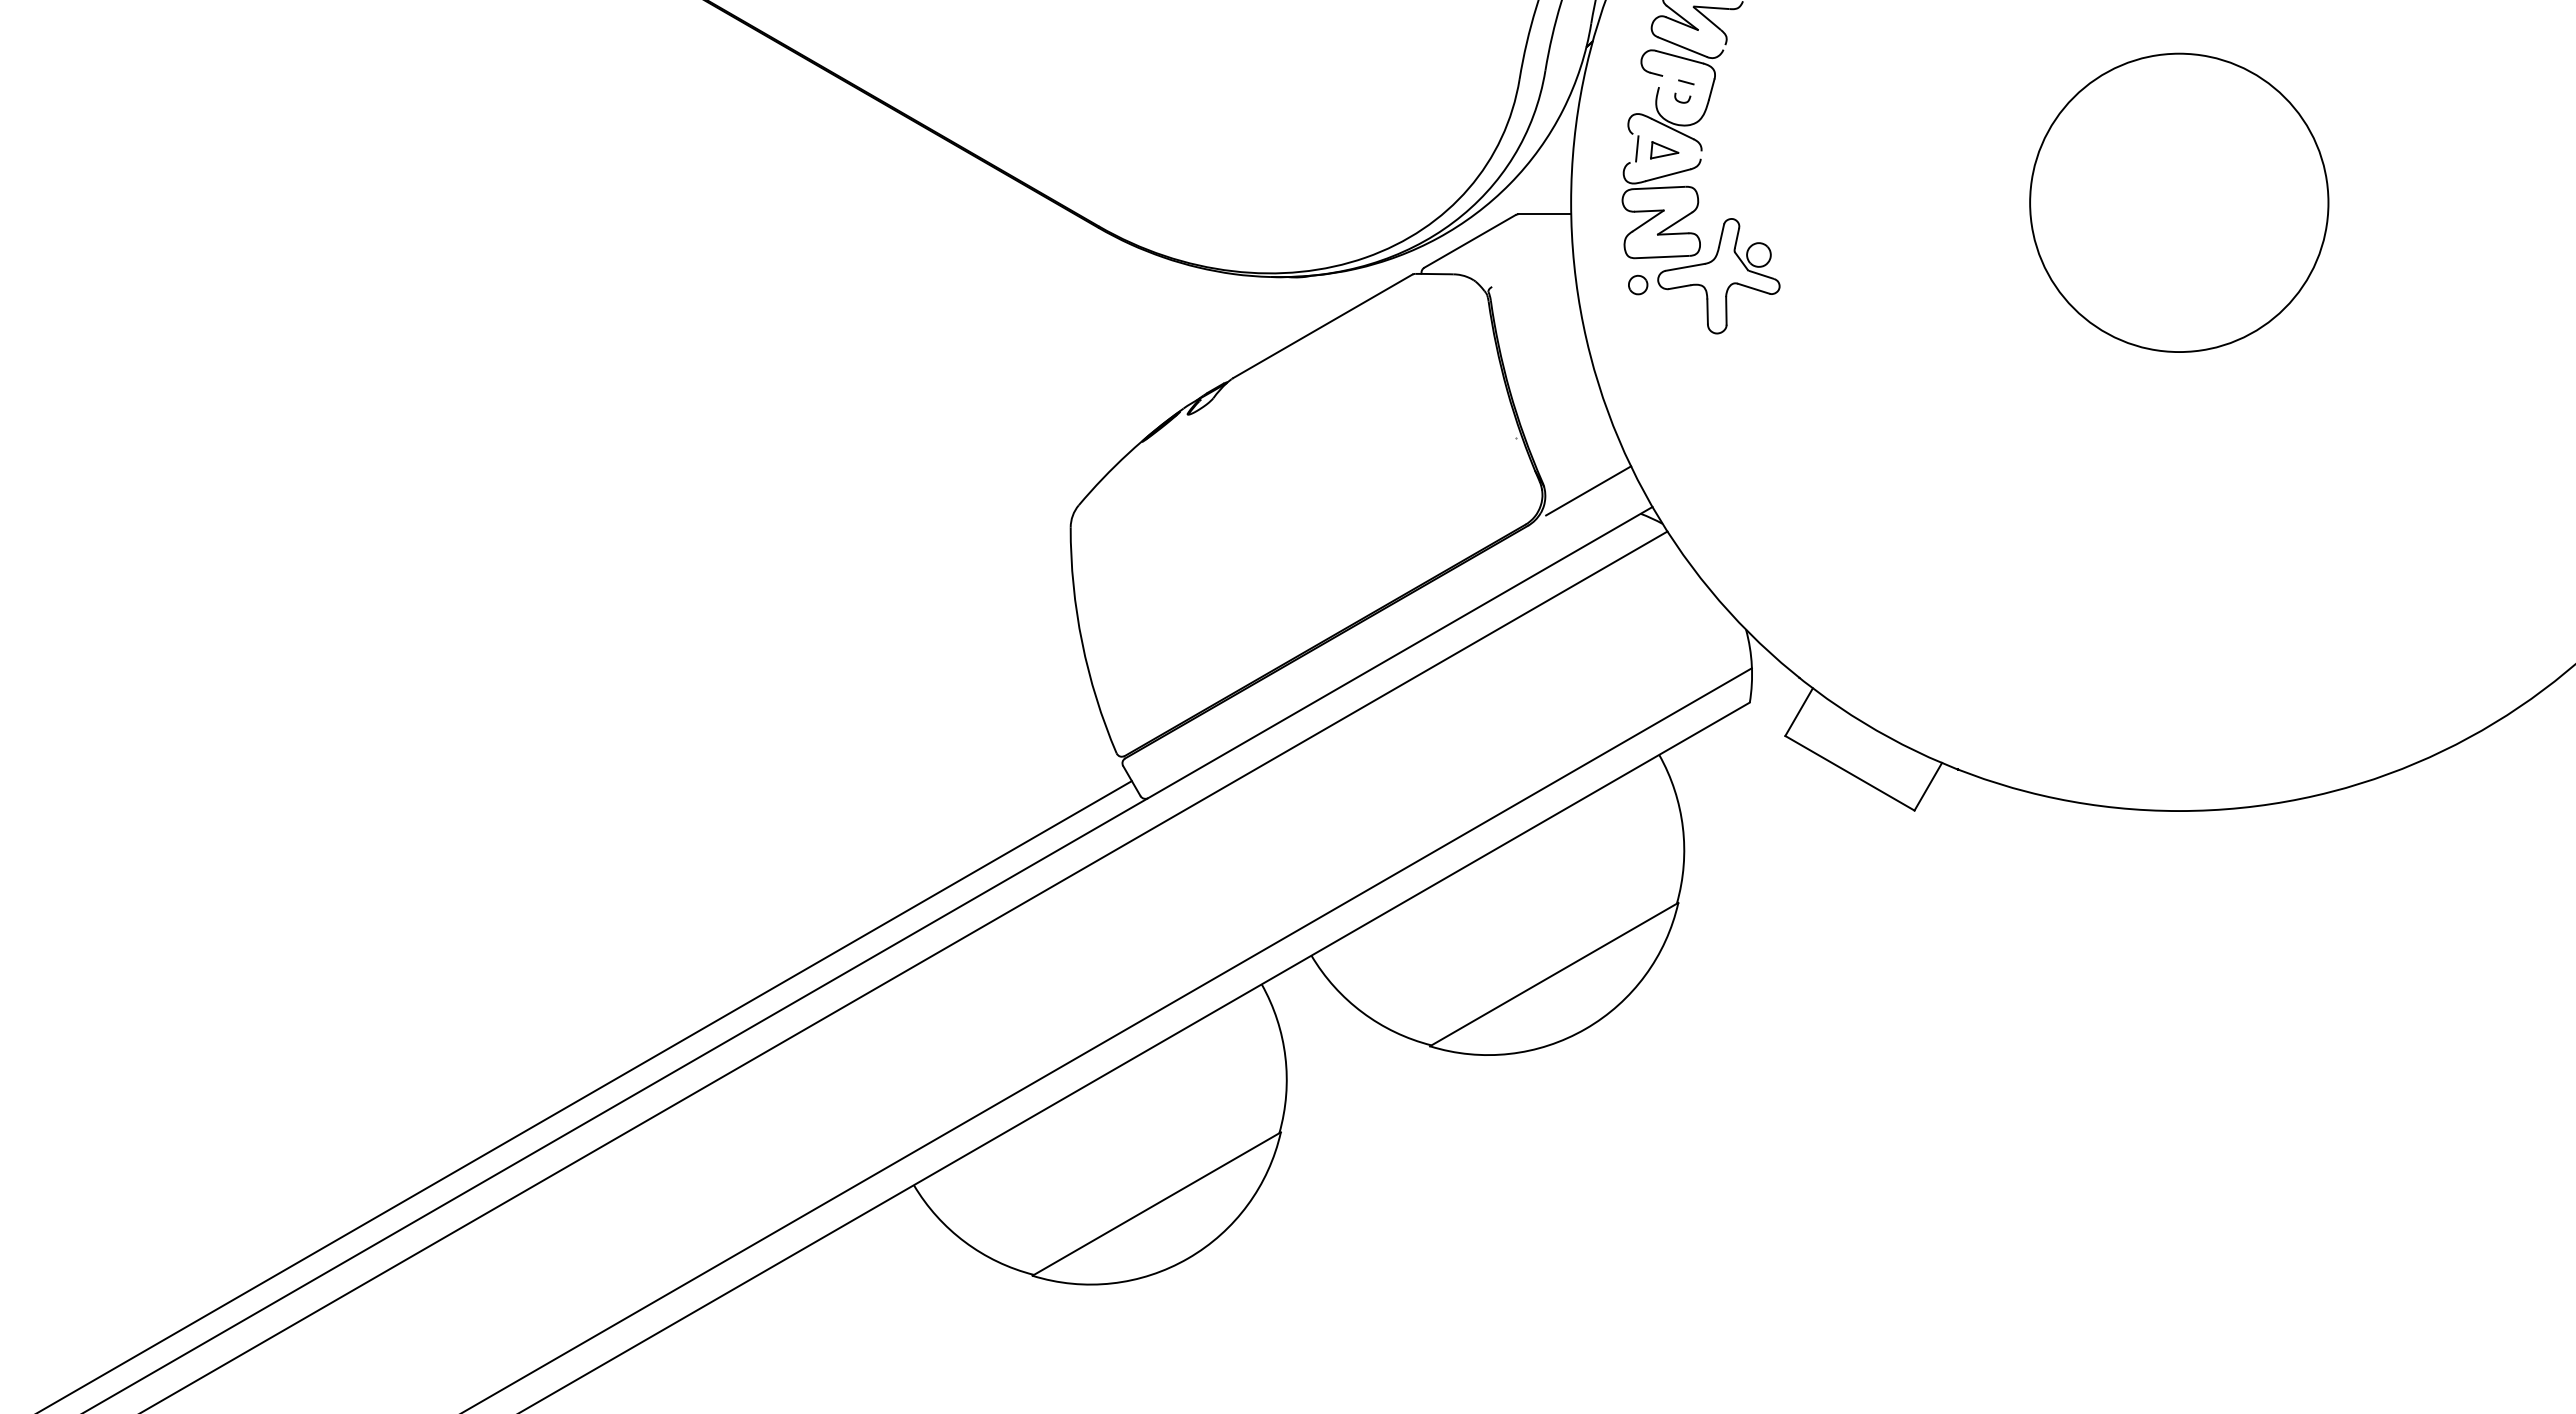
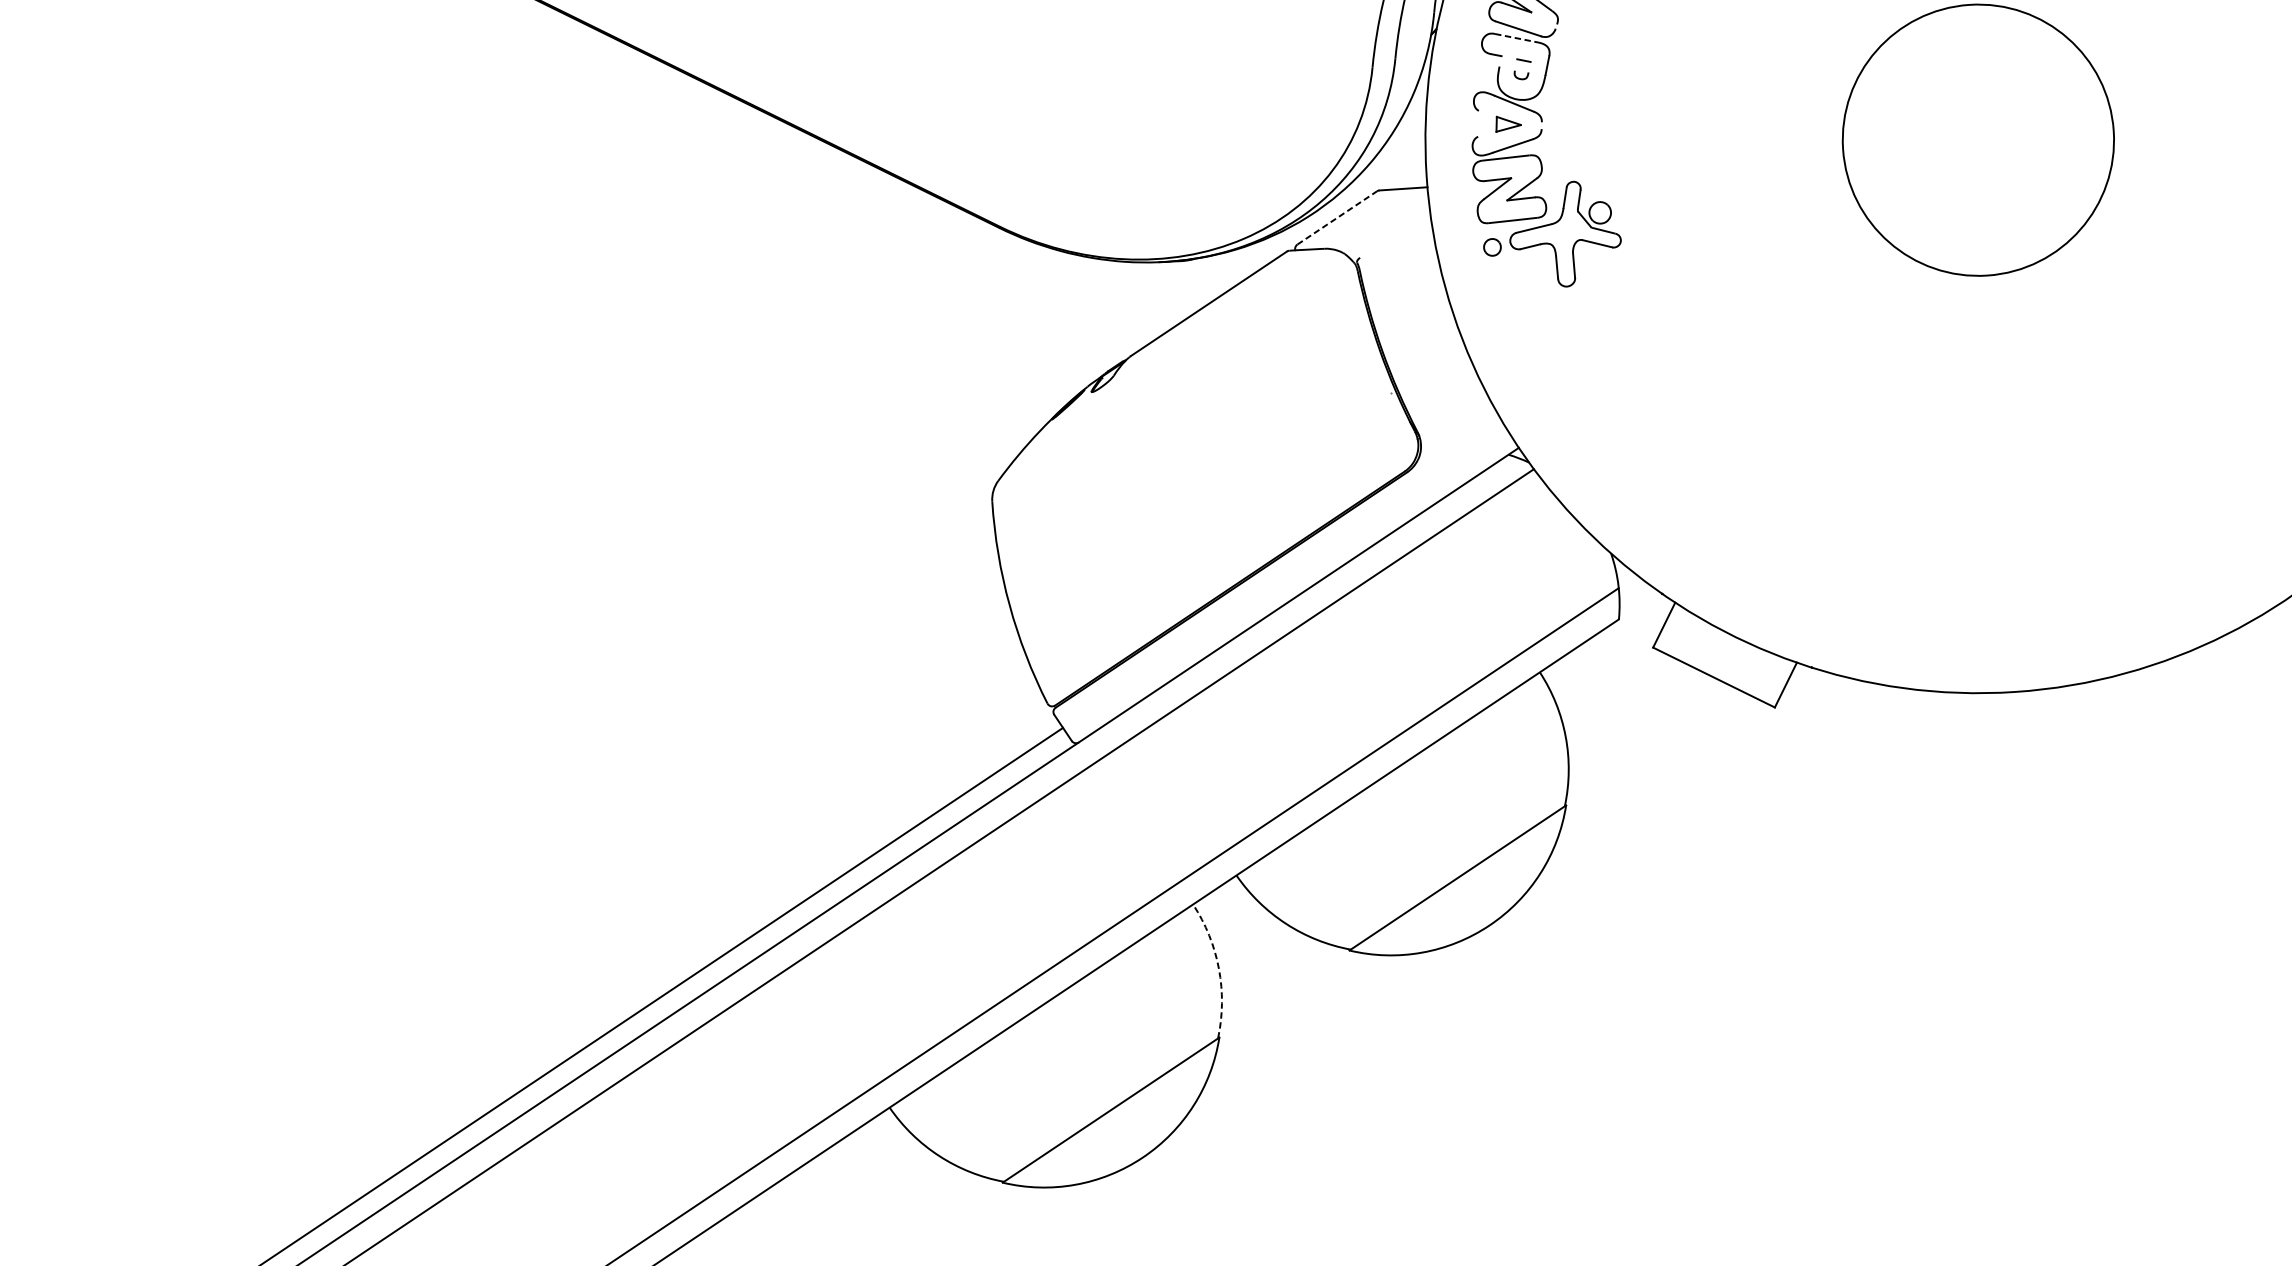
line: (1680, 57) -> (1517, 38), solid -> dashed
line: (1637, 148) -> (1483, 123), removed
line: (1469, 241) -> (1336, 218), solid -> dashed
line: (1588, 490) -> (1459, 436), removed
arc: (1285, 1057) -> (1219, 969), solid -> dashed

